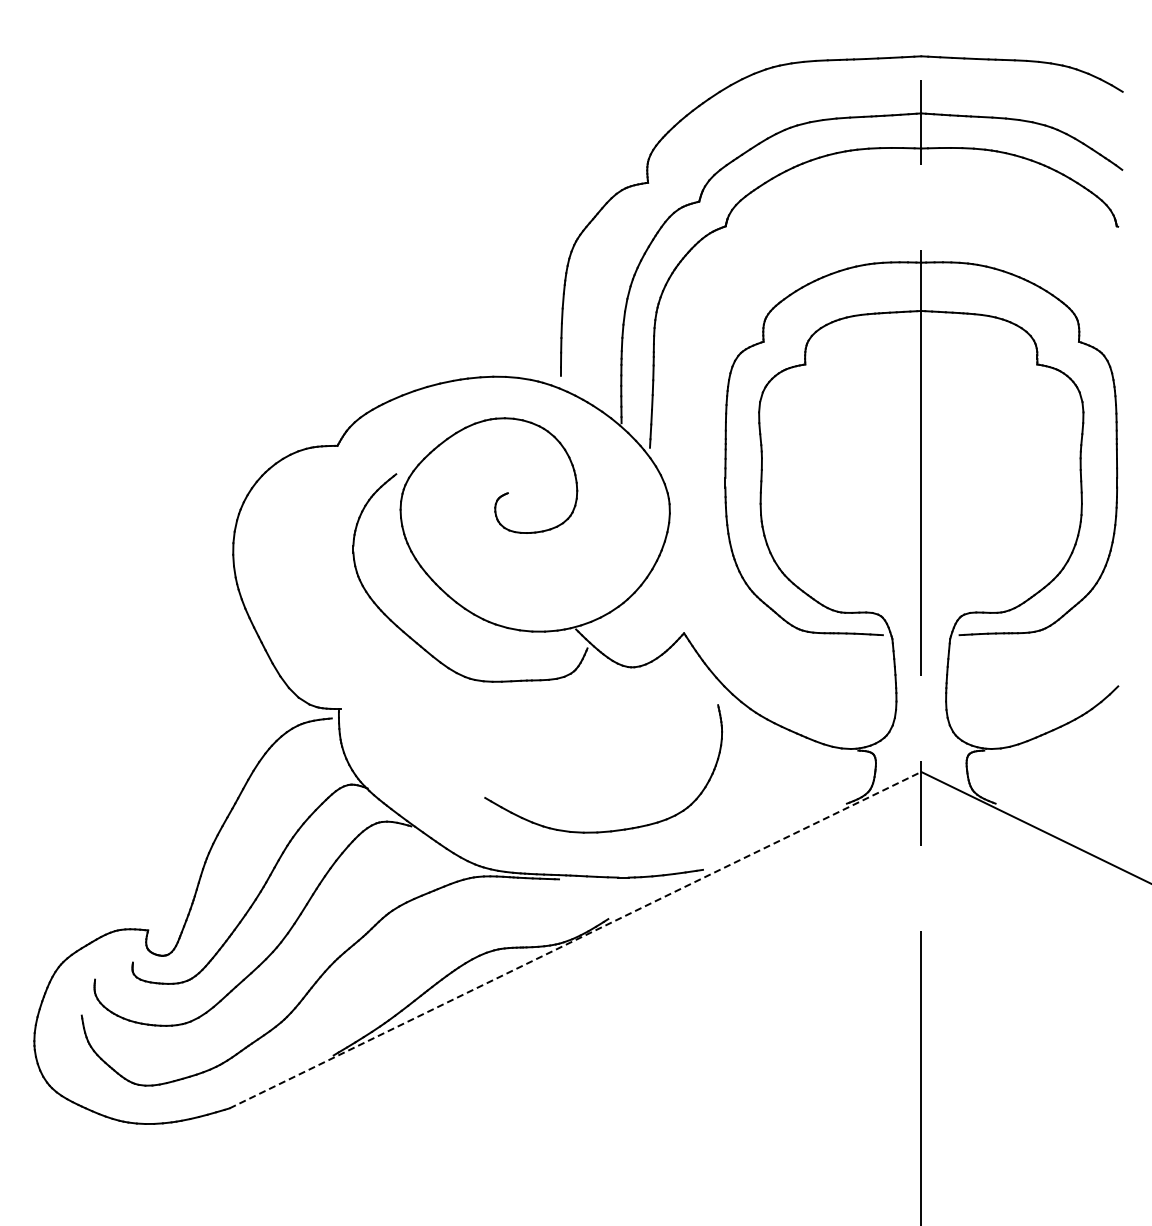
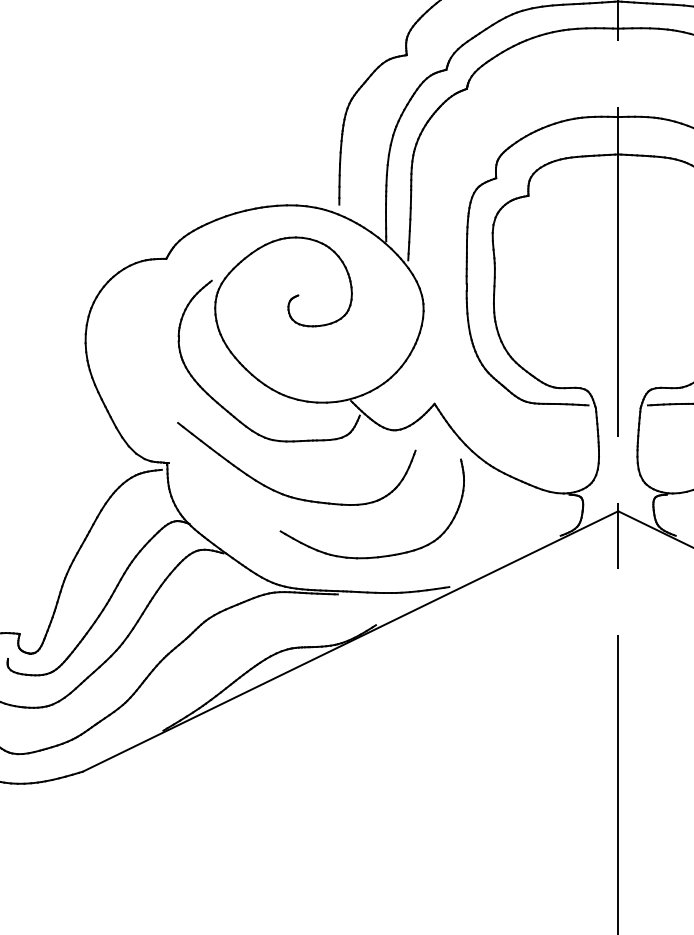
part: (487, 748) -> (282, 493), added
line: (575, 940) -> (350, 641), dashed -> solid

